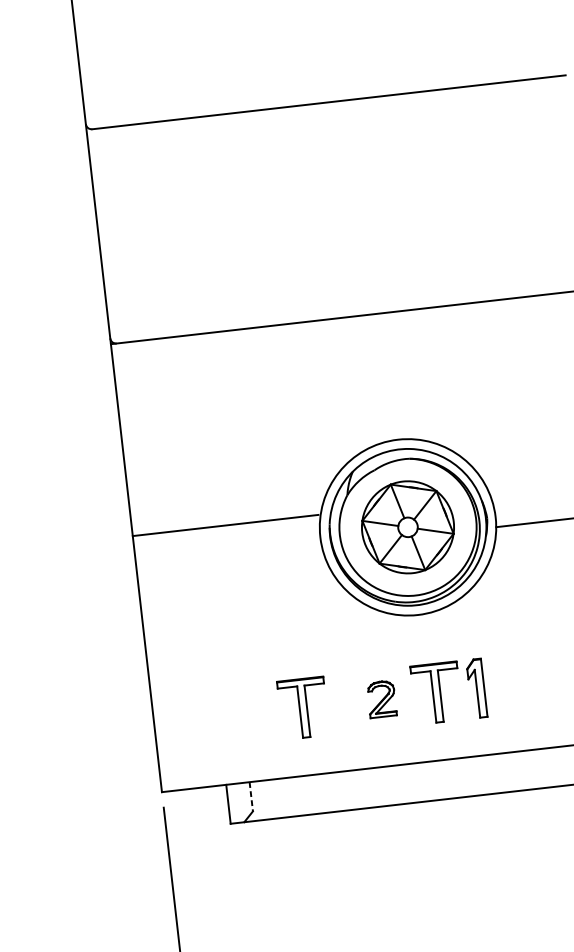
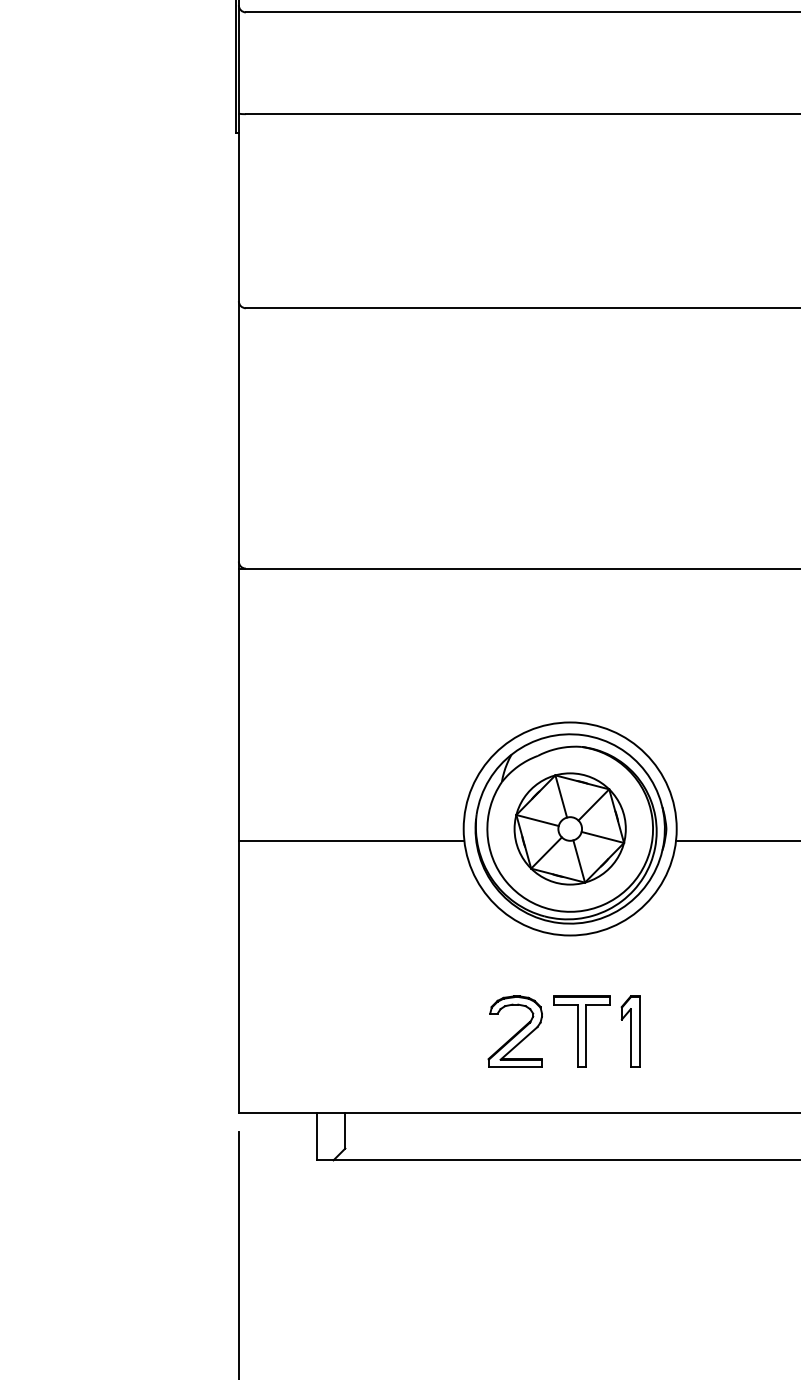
line: (225, 525) -> (351, 840), moved
part: (381, 699) -> (514, 1031), size x1.67
part: (302, 708) -> (419, 1031), removed
line: (251, 796) -> (345, 1130), dashed -> solid

